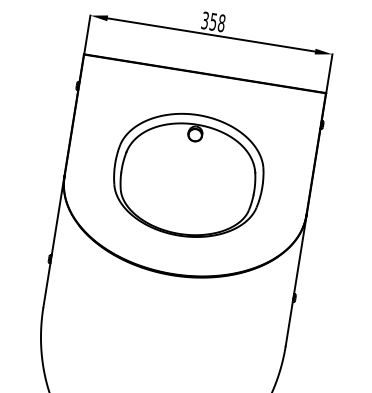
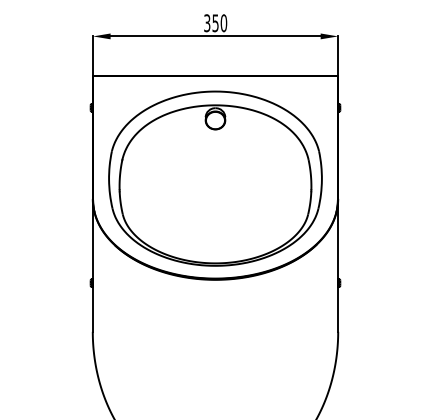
text: (221, 22) -> (223, 22), 358 -> 350
part: (188, 175) -> (215, 178), size x1.43

